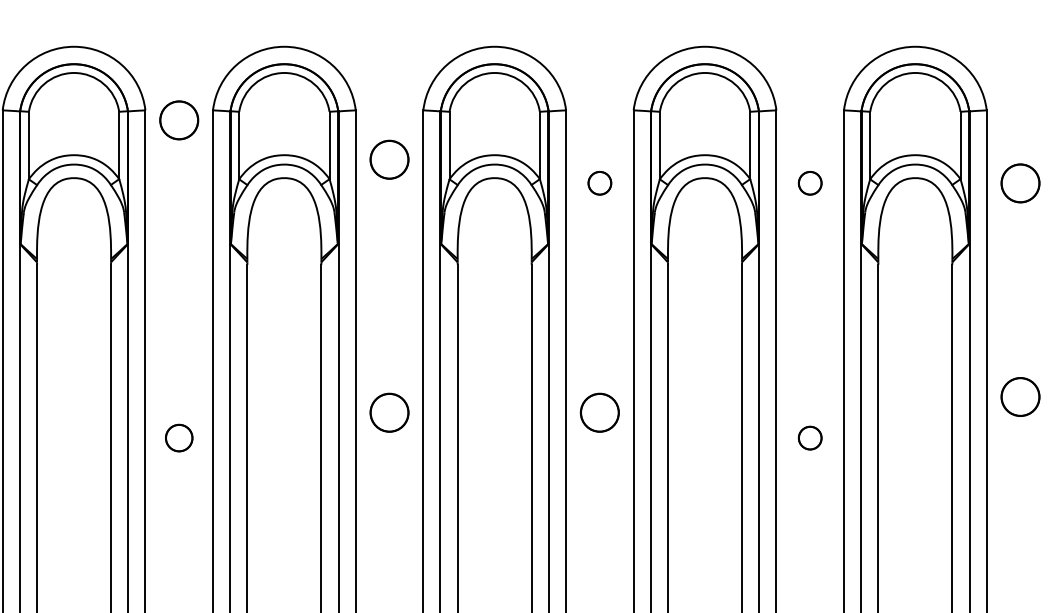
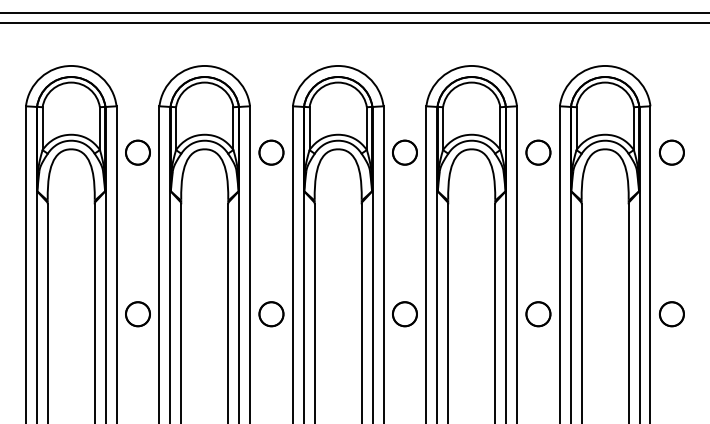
circle: (178, 120) -> (137, 152), moved
circle: (389, 159) -> (271, 152), moved
circle: (599, 183) -> (404, 152), size x1.67
circle: (810, 183) -> (538, 152), size x1.67
circle: (1019, 397) -> (671, 314), moved
circle: (389, 413) -> (271, 314), moved
circle: (599, 413) -> (404, 314), moved
circle: (178, 438) -> (137, 314), size x1.43
circle: (810, 438) -> (538, 314), size x1.67

